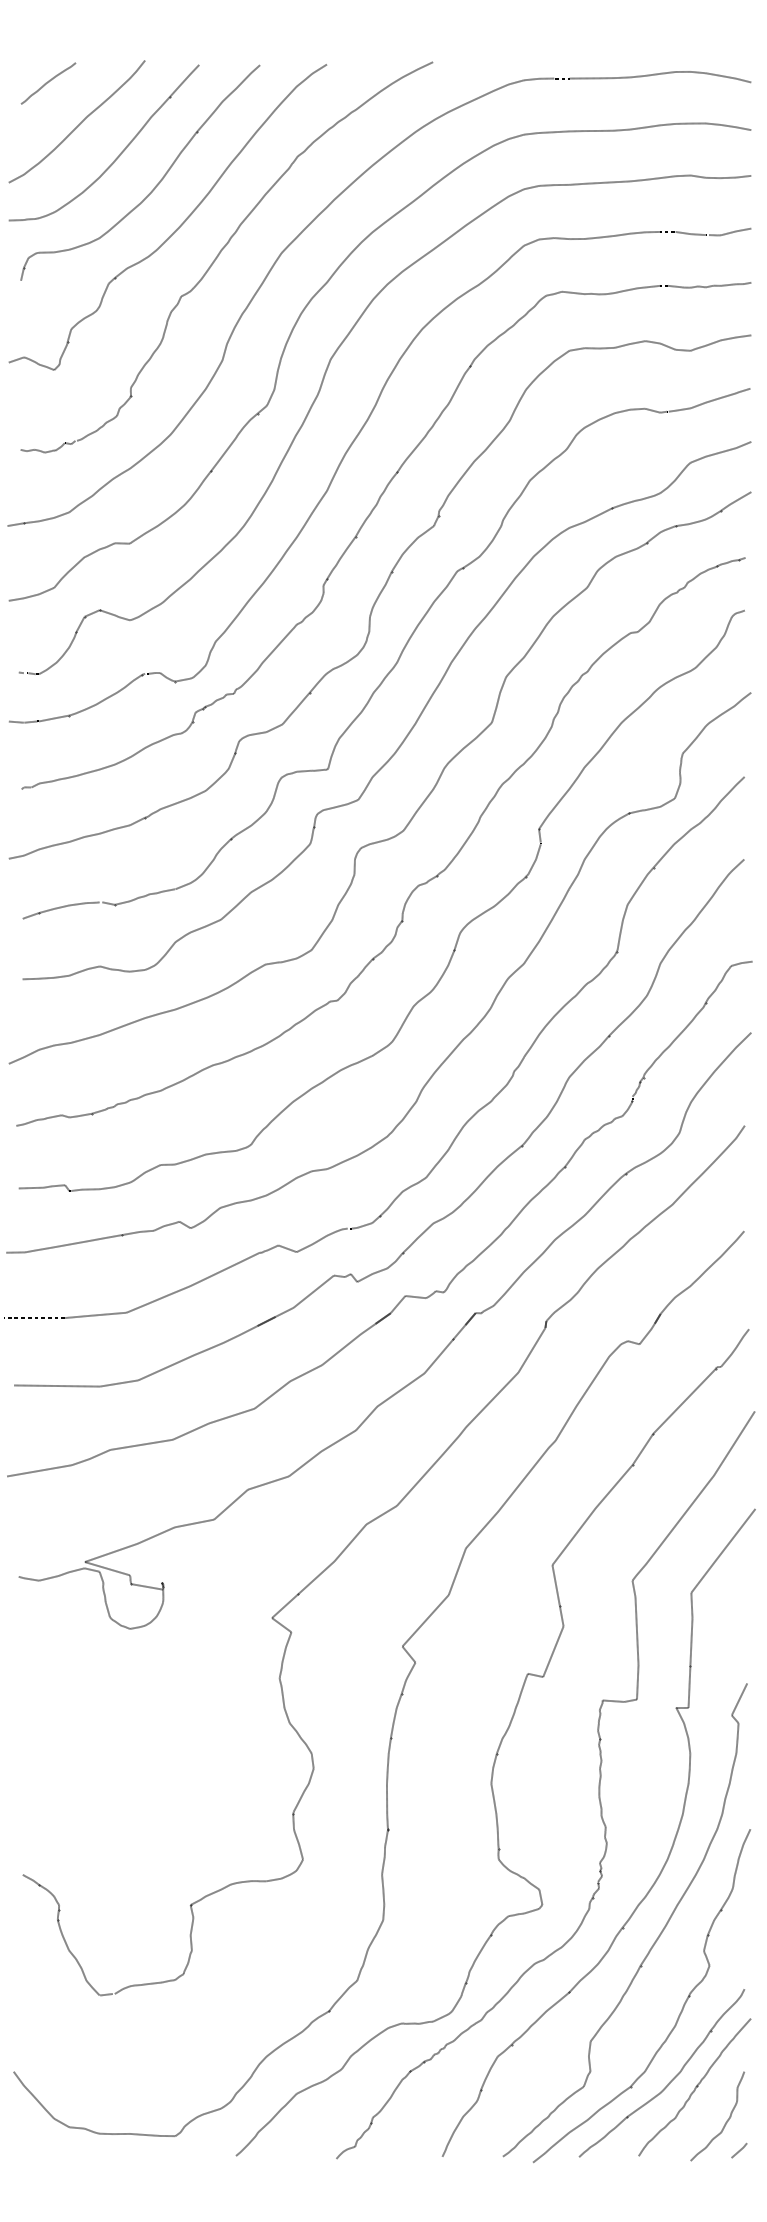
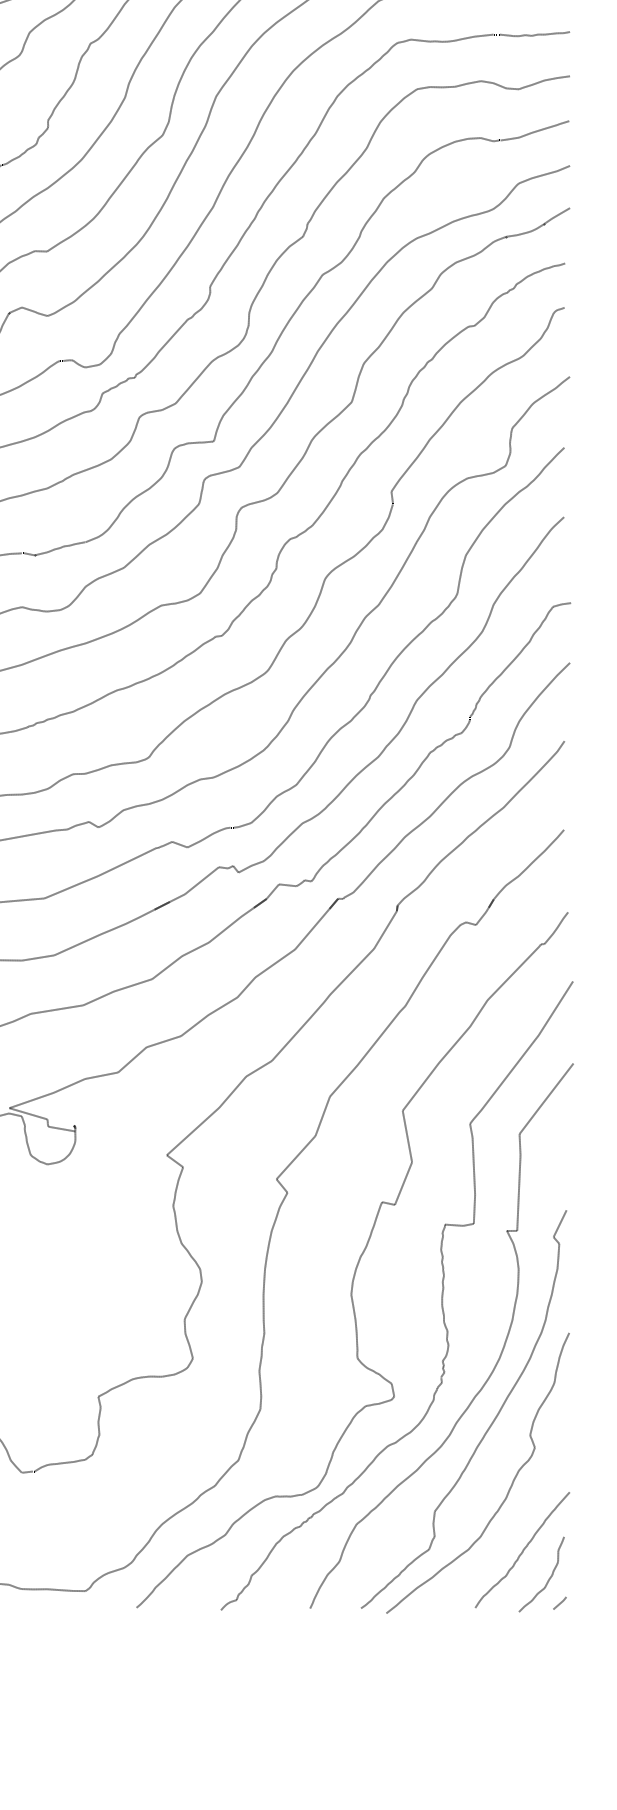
curve: (671, 2079) -> (502, 1543), removed

